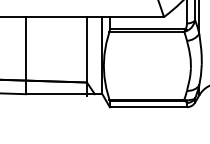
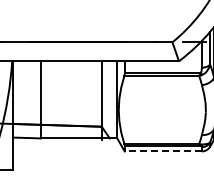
line: (148, 107) -> (163, 151), solid -> dashed

